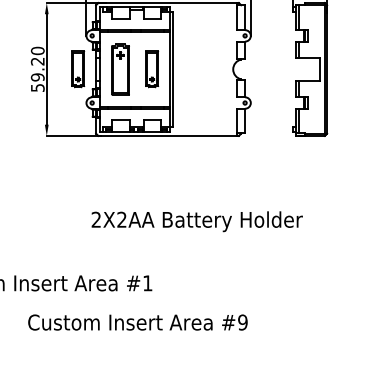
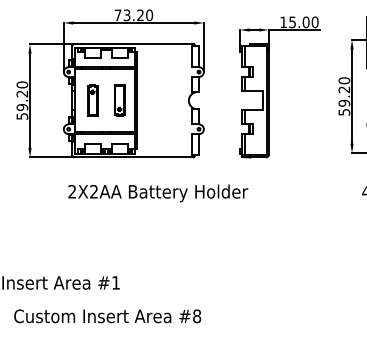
part: (77, 69) -> (56, 100), removed
part: (120, 69) -> (92, 100), size x0.71
text: (197, 221) -> (158, 193), moved
text: (243, 322) -> (197, 316), #9 -> #8

